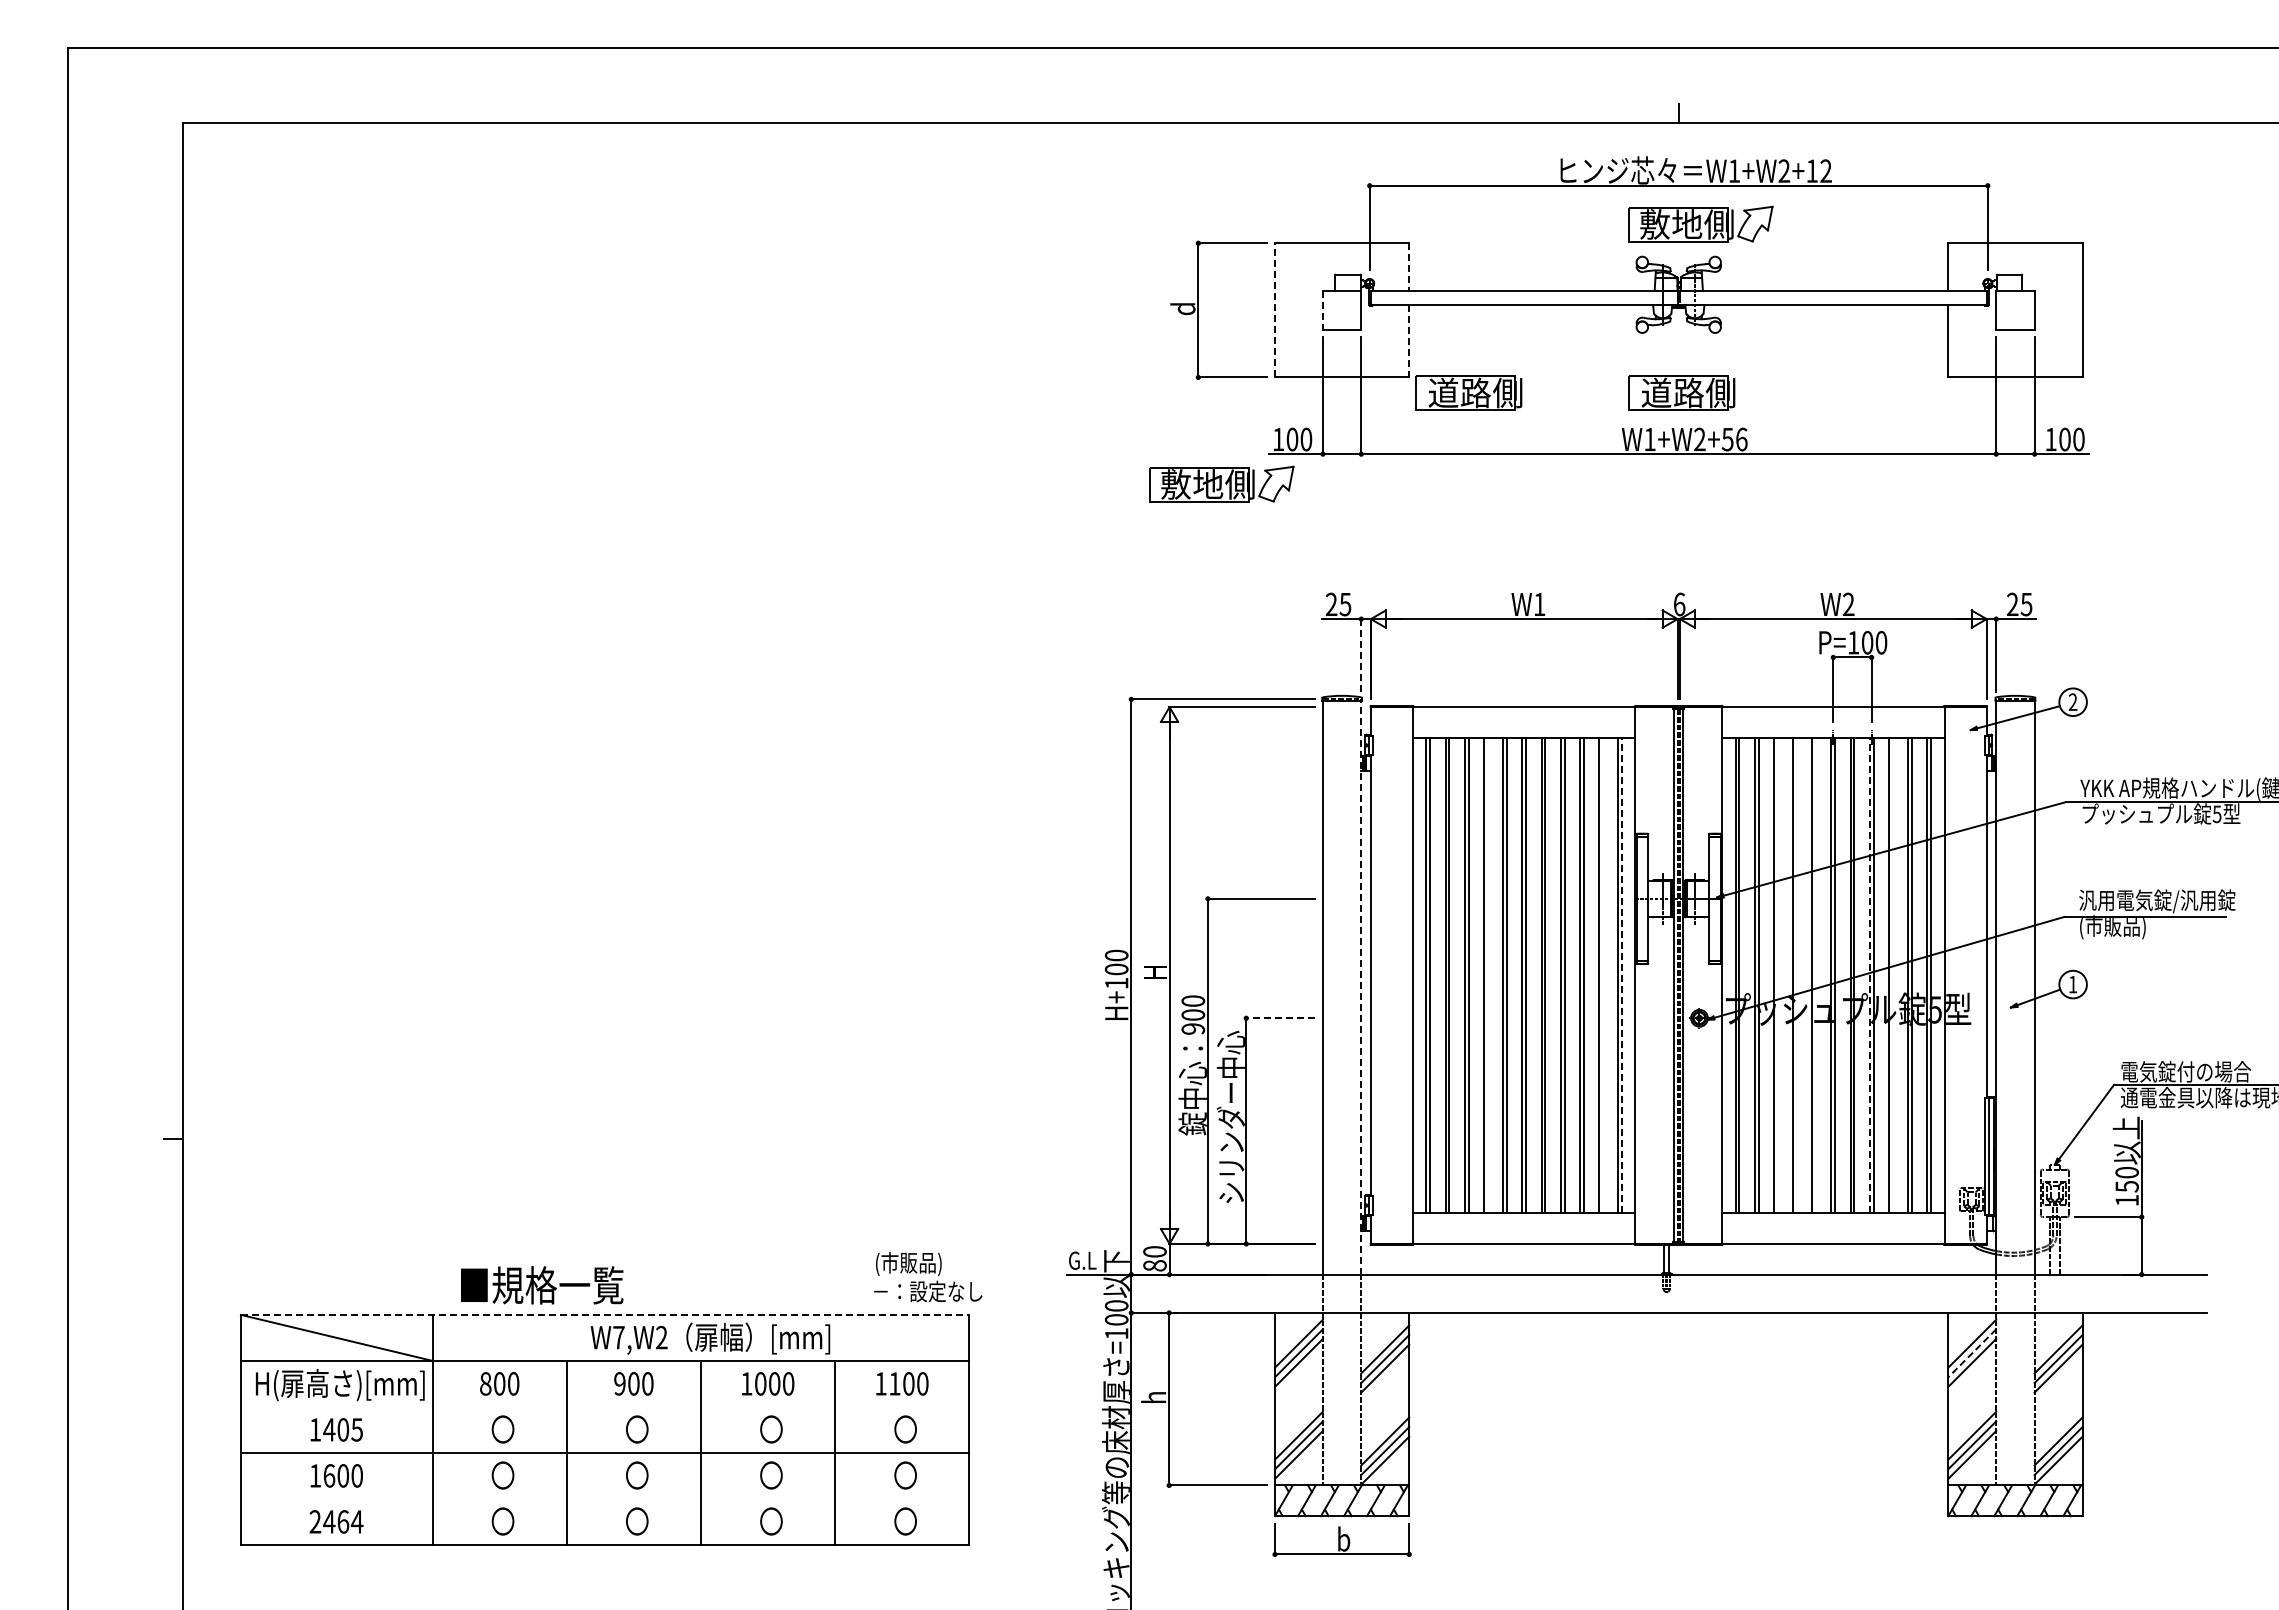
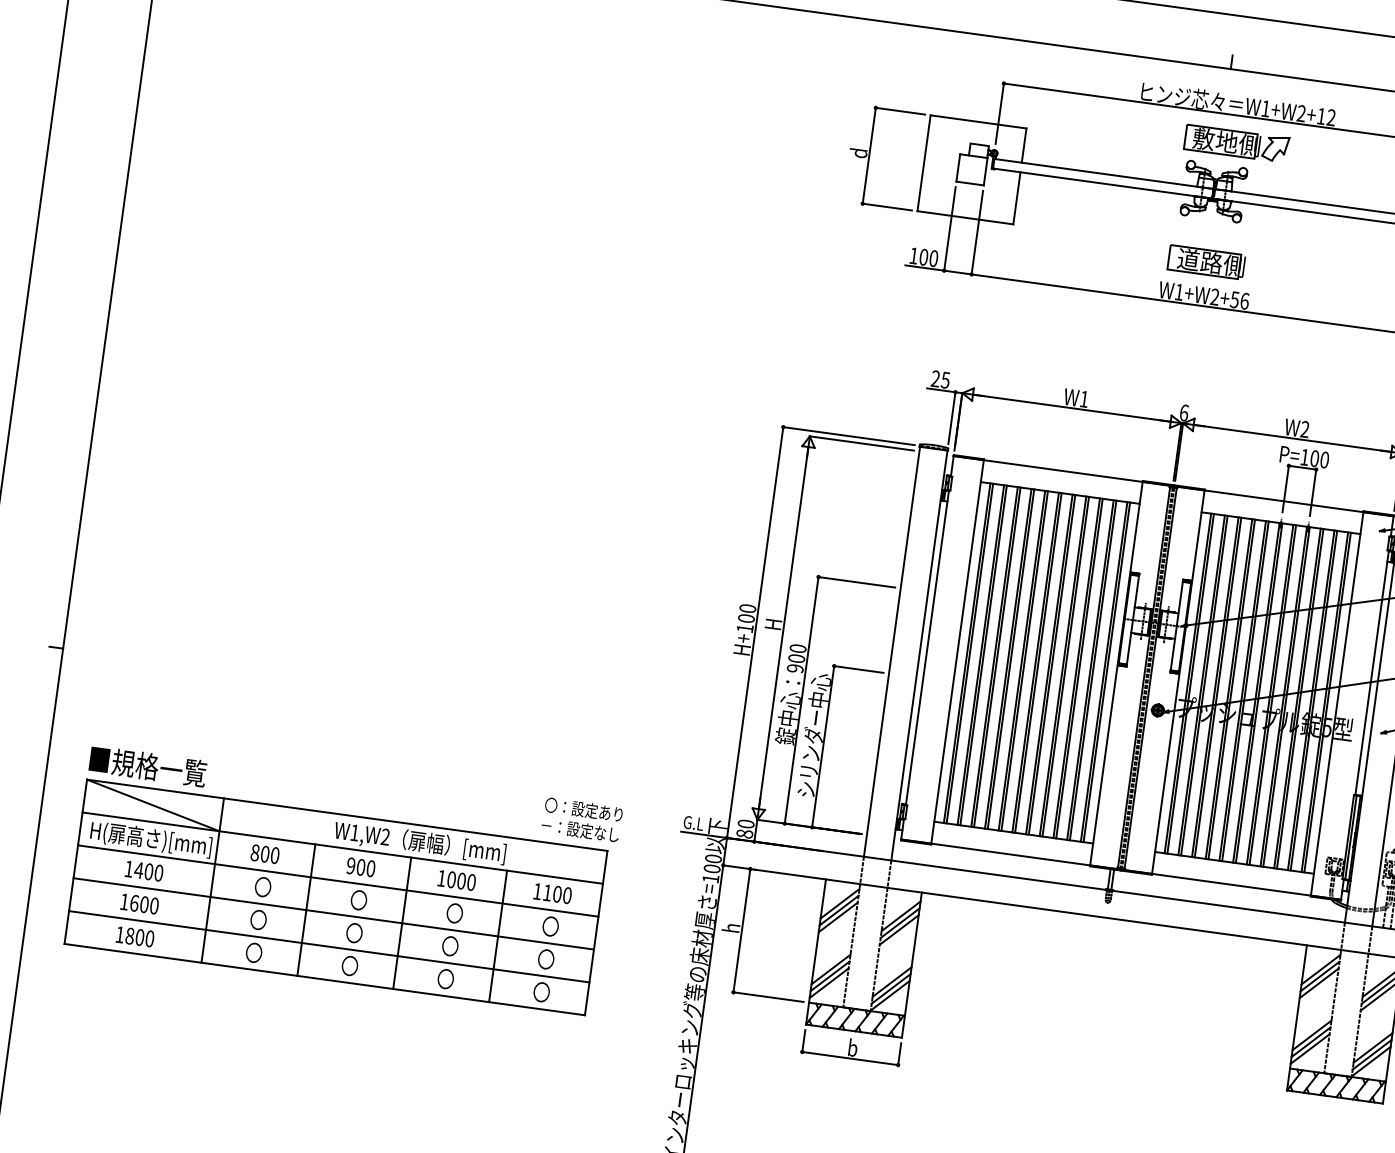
line: (1409, 267) -> (1024, 145), dashed -> solid
line: (1275, 309) -> (924, 162), dashed -> solid
line: (1322, 310) -> (957, 168), dashed -> solid
line: (1409, 341) -> (1017, 198), dashed -> solid
part: (1468, 392) -> (1054, 240), removed
part: (1221, 483) -> (868, 281), removed
line: (1361, 655) -> (952, 418), dashed -> solid
line: (1487, 975) -> (1010, 659), added
line: (1602, 975) -> (1092, 670), added
line: (1622, 975) -> (1107, 672), dashed -> solid
line: (1777, 975) -> (1217, 687), added
line: (1796, 975) -> (1231, 689), added
line: (1816, 975) -> (1245, 691), added
line: (1869, 975) -> (1283, 696), dashed -> solid
line: (1892, 975) -> (1300, 698), added
line: (1361, 987) -> (919, 655), dashed -> solid
line: (1280, 1018) -> (858, 669), dashed -> solid
text: (929, 1263) -> (583, 810), (市販品) -> 〇：設定あり
text: (542, 1285) -> (148, 766), moved
line: (605, 1314) -> (347, 815), dashed -> solid
text: (618, 1337) -> (354, 832), W7,W2 -> W1,W2
line: (1972, 1353) -> (1320, 976), dashed -> solid
line: (604, 1406) -> (337, 880), added
text: (356, 1429) -> (158, 872), 1405 -> 1400
line: (604, 1498) -> (328, 946), added
text: (336, 1521) -> (135, 936), 2464 -> 1800

